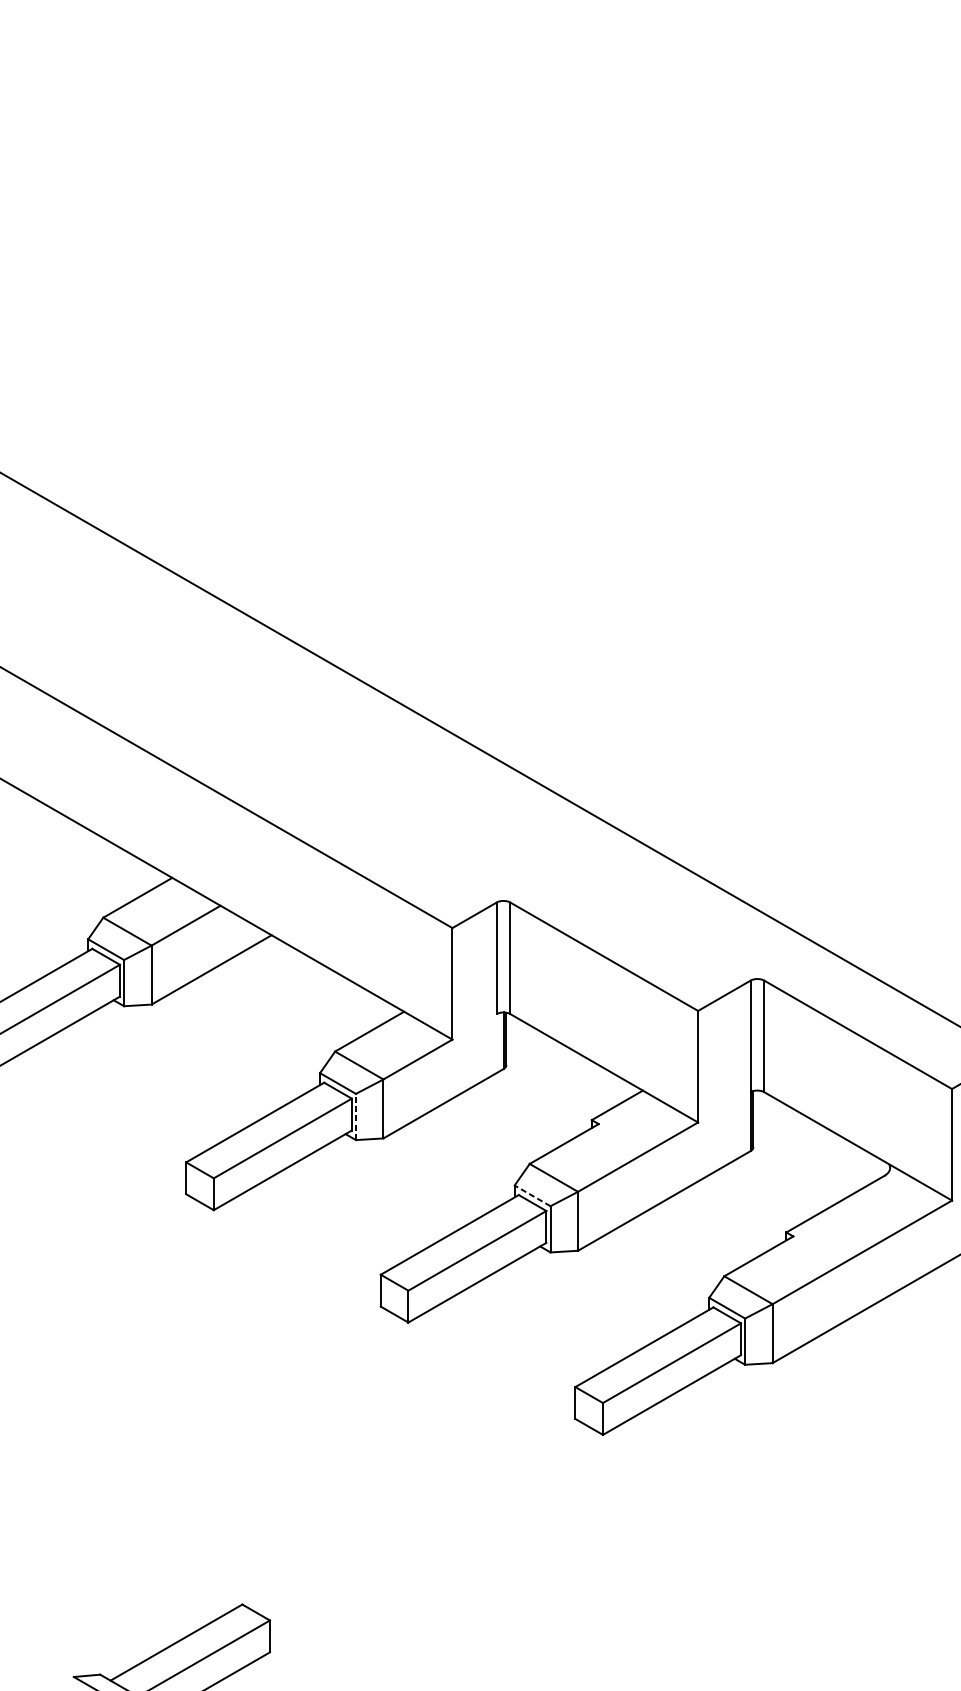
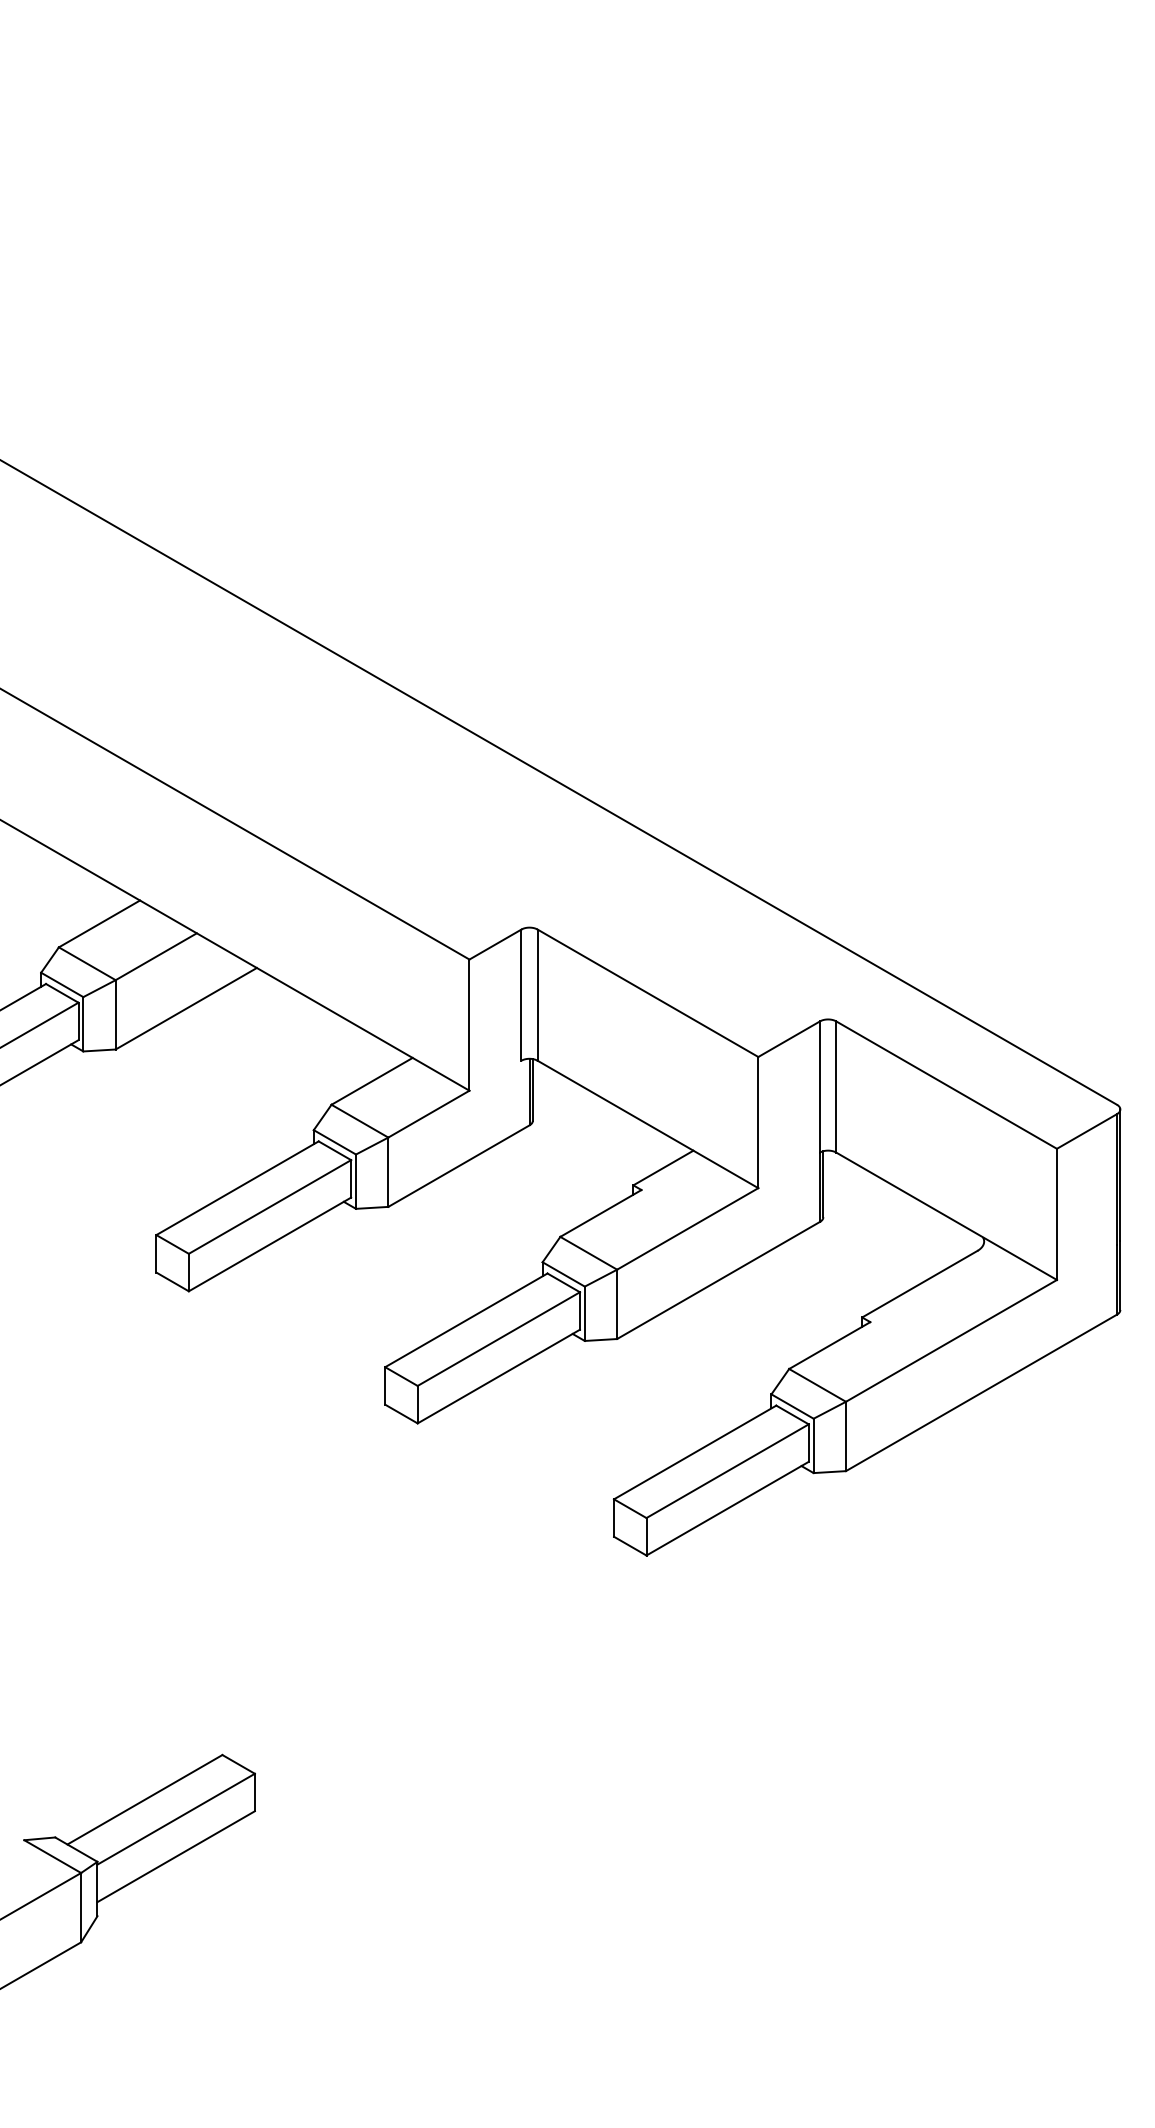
line: (356, 1116) -> (356, 1181), dashed -> solid
line: (532, 1195) -> (563, 1274), dashed -> solid

